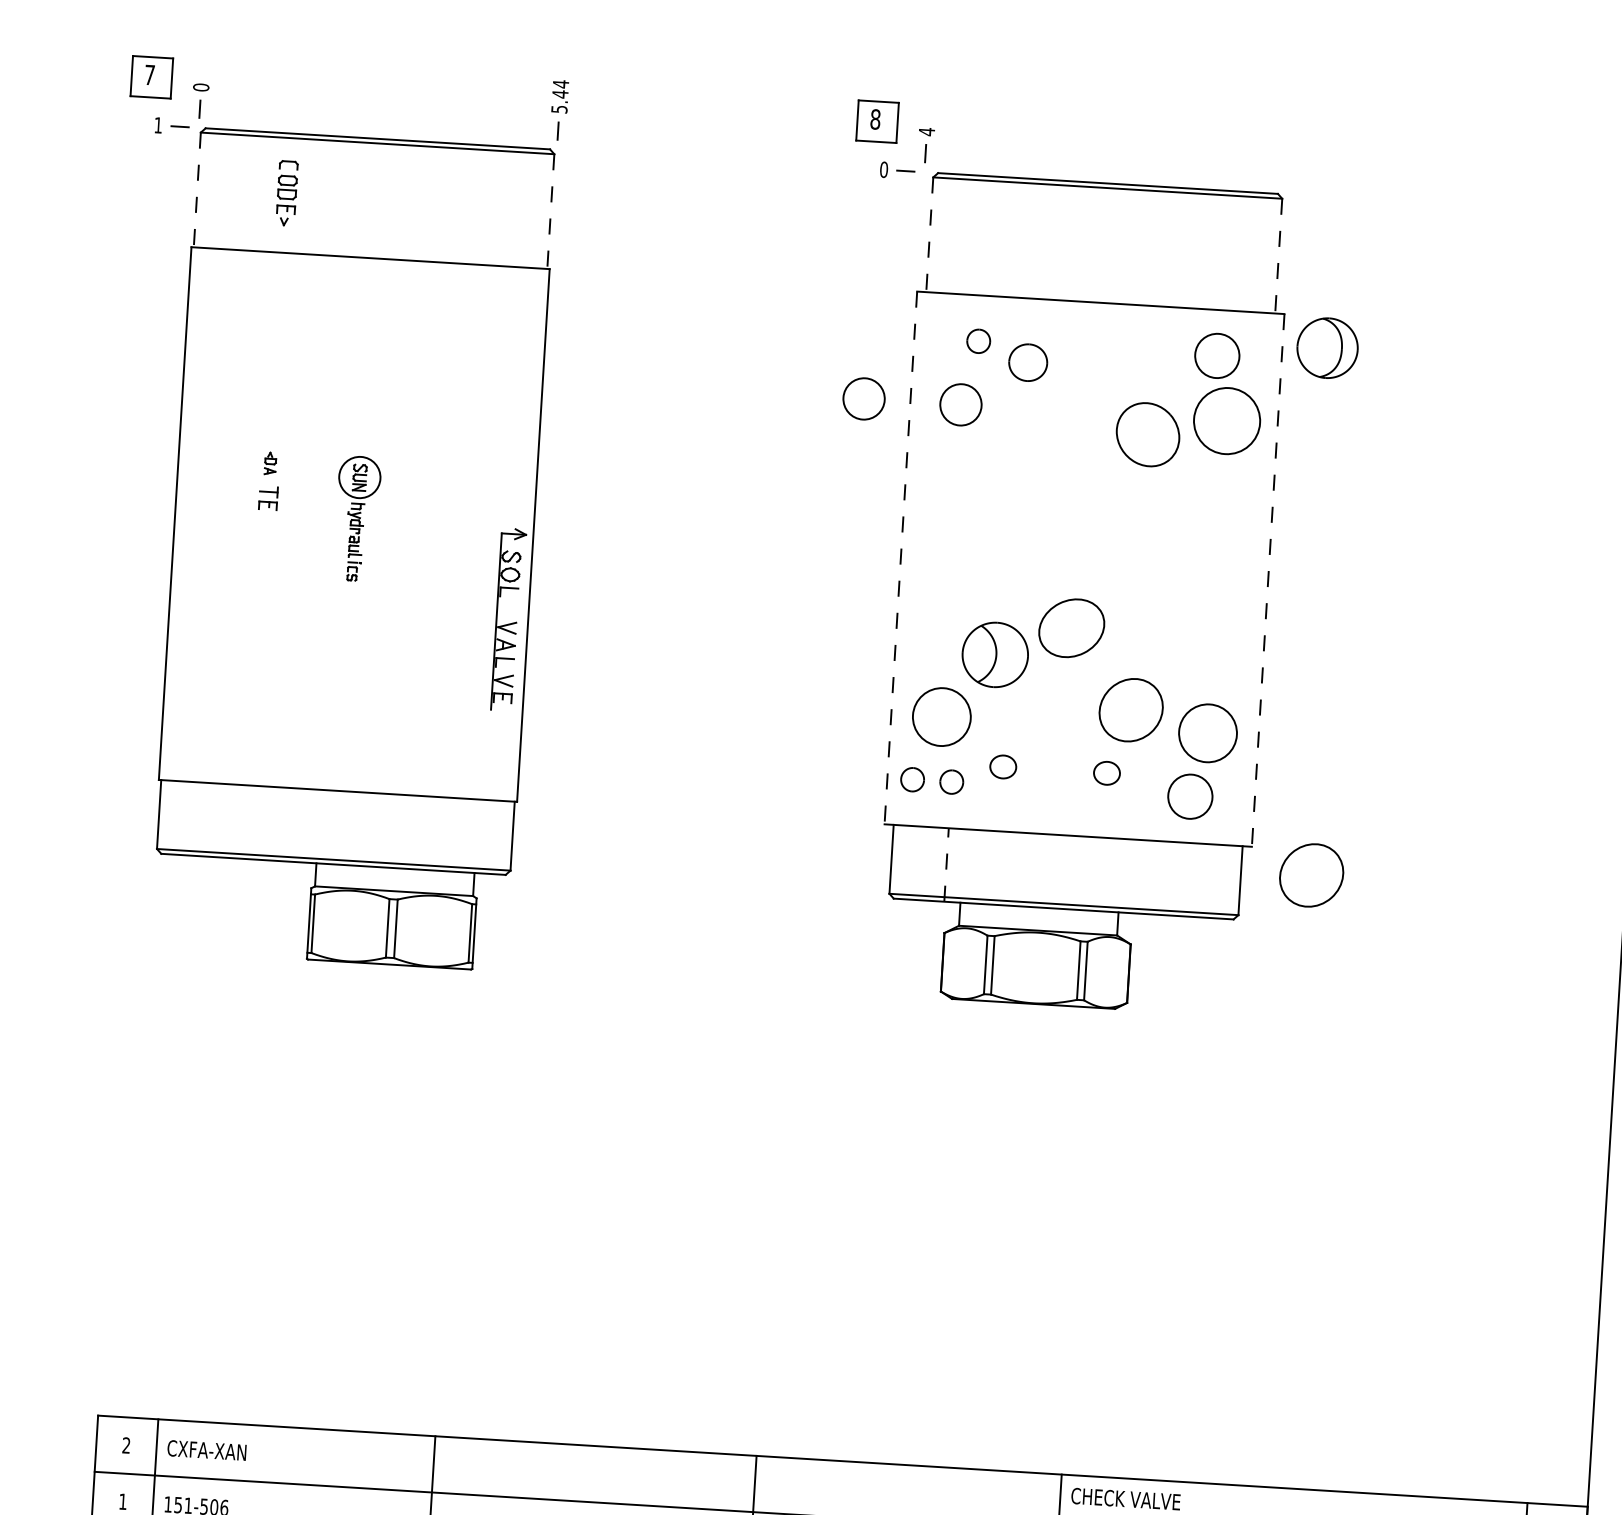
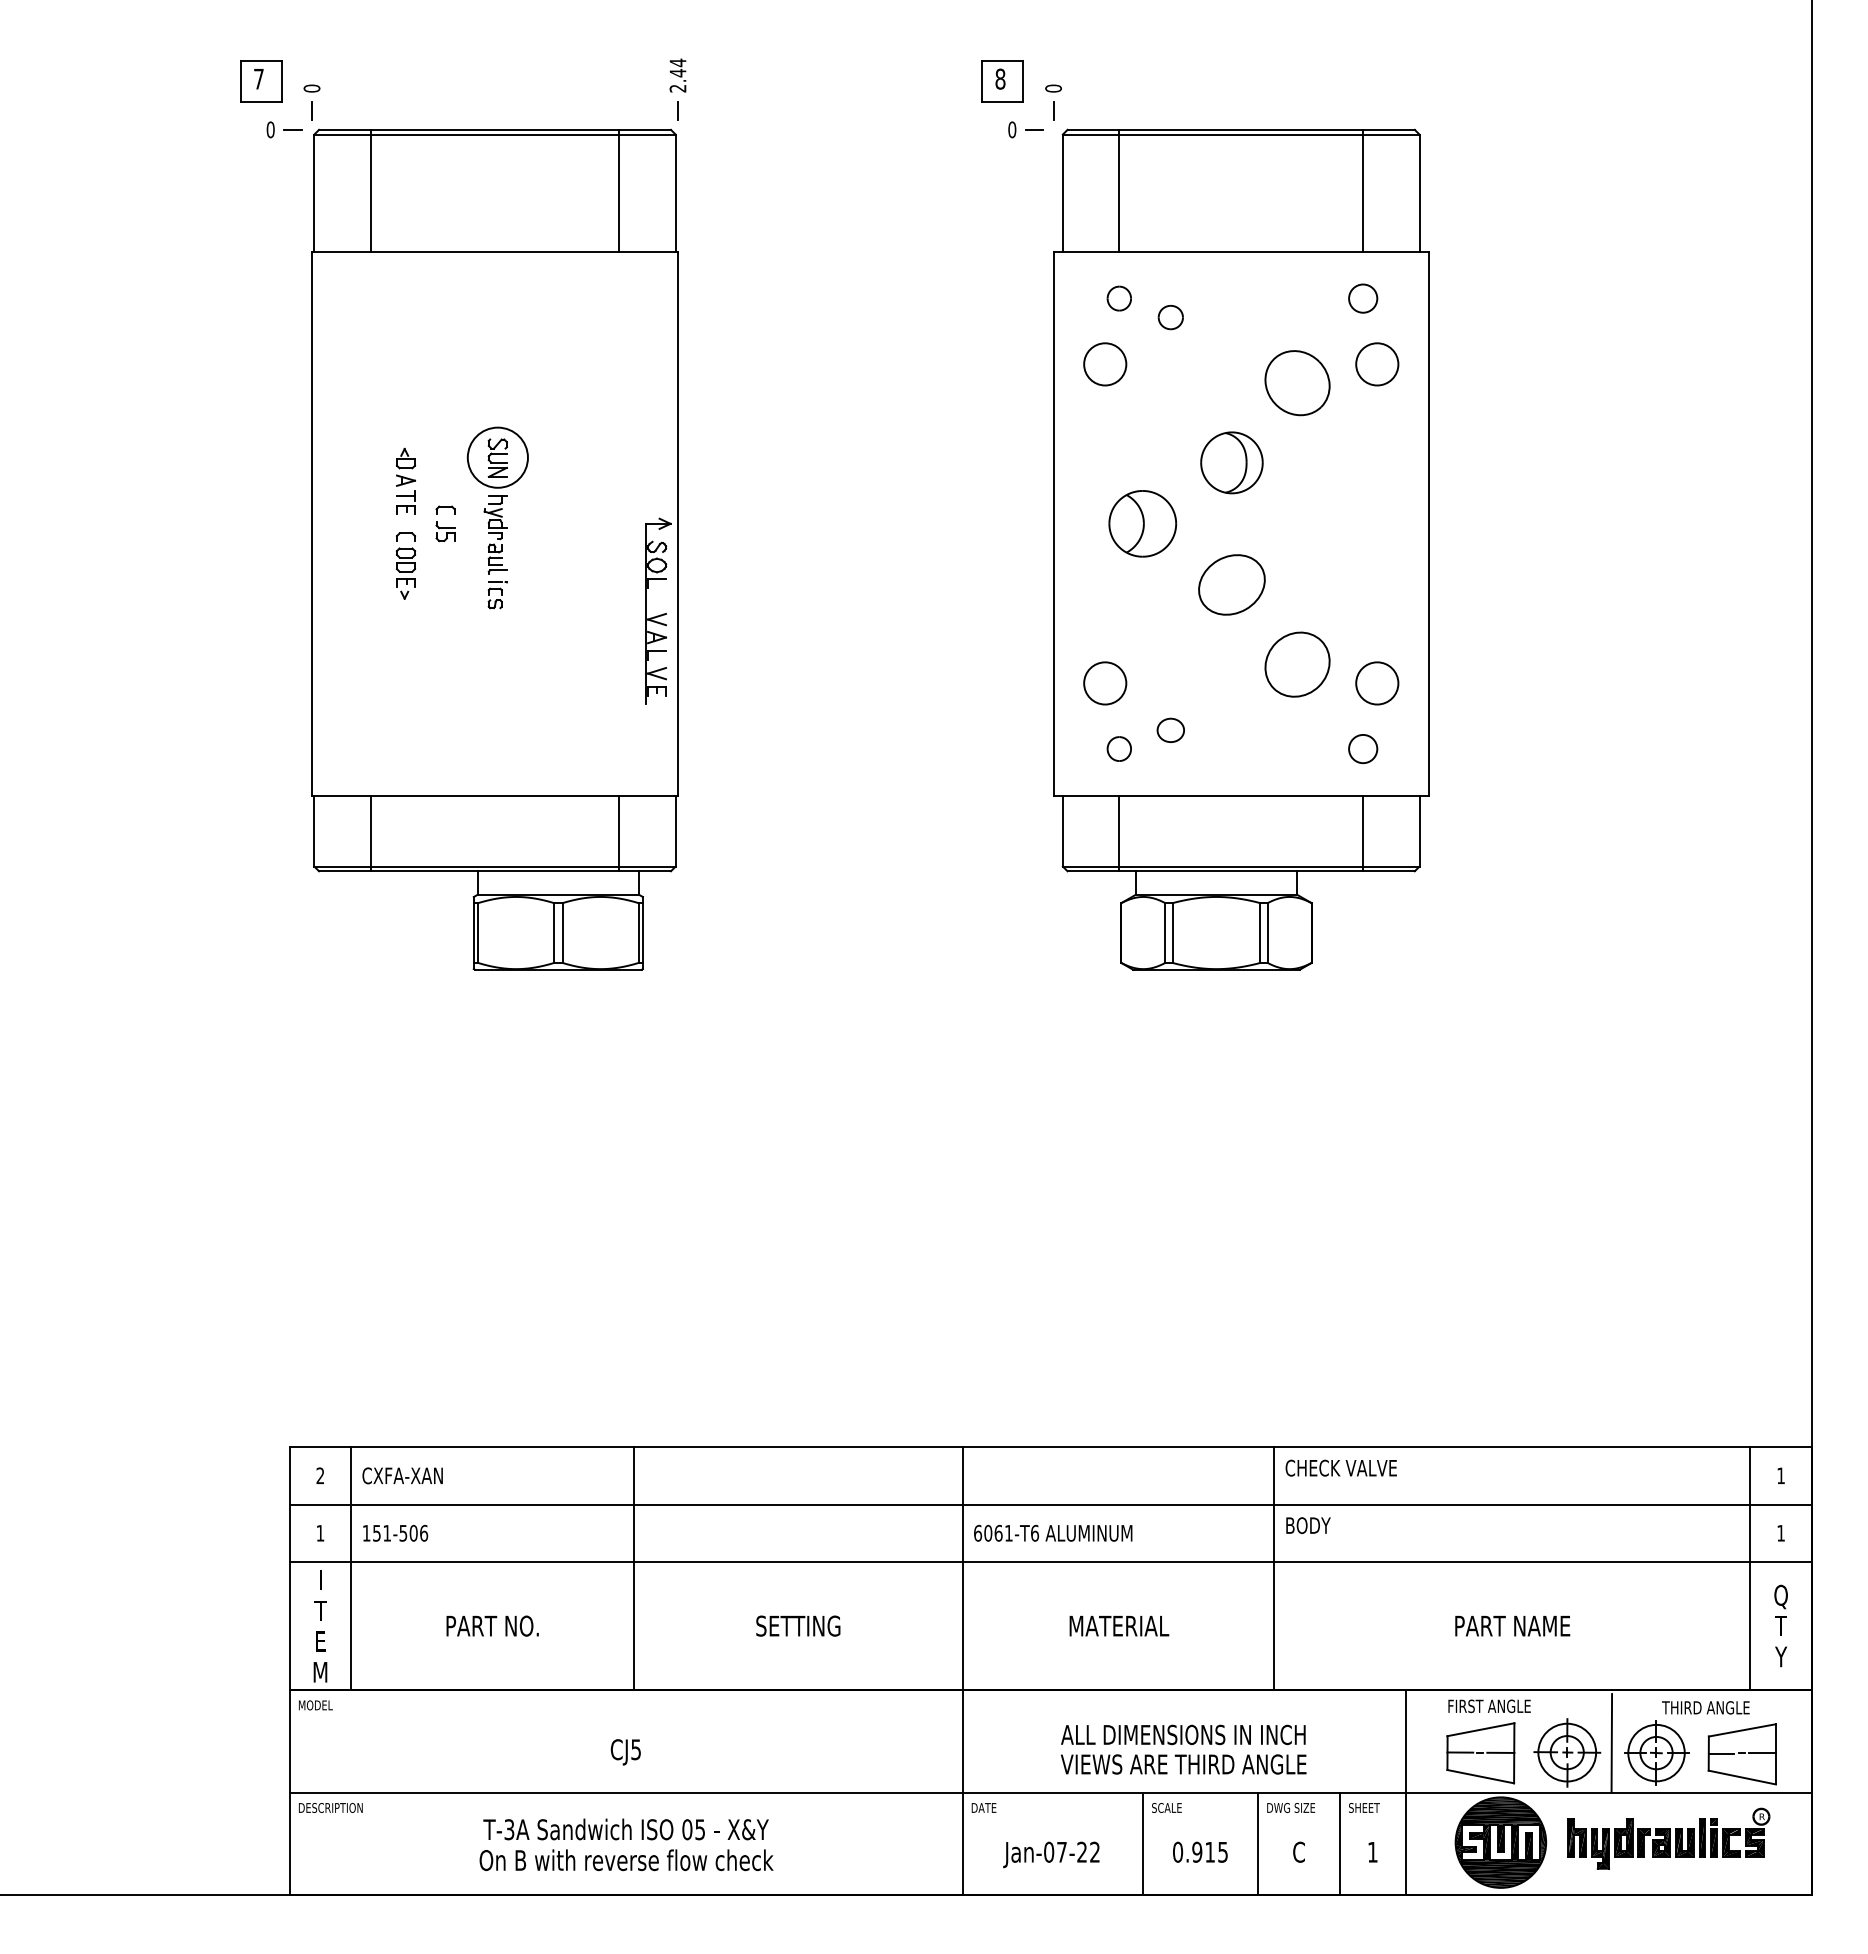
text: (558, 109) -> (677, 88), 5.44 -> 2.44
text: (158, 125) -> (270, 129), 1 -> 0
text: (926, 131) -> (1053, 88), 4 -> 0
line: (197, 190) -> (314, 193), dashed -> solid
line: (252, 190) -> (370, 190), added
part: (286, 192) -> (405, 565), moved
line: (496, 205) -> (619, 190), added
line: (550, 211) -> (675, 193), dashed -> solid
line: (929, 235) -> (1062, 193), dashed -> solid
line: (985, 235) -> (1119, 190), added
line: (1224, 250) -> (1363, 190), added
line: (1278, 256) -> (1419, 193), dashed -> solid
part: (1327, 347) -> (1231, 462), moved
circle: (1217, 355) -> (1363, 298), size x0.62
part: (1027, 362) -> (1170, 317), size x0.62
circle: (864, 399) -> (1006, 364), removed
circle: (1227, 421) -> (1377, 364), size x0.62
part: (270, 462) -> (405, 466), size x1.67
part: (357, 518) -> (497, 517), size x1.43
part: (305, 521) -> (445, 523), added
line: (900, 558) -> (1053, 524), dashed -> solid
line: (1267, 580) -> (1428, 524), dashed -> solid
part: (995, 654) -> (1142, 523), moved
circle: (942, 717) -> (1105, 683), size x0.71
circle: (1208, 733) -> (1377, 683), size x0.71
part: (1106, 772) -> (1276, 729), removed
part: (911, 779) -> (1078, 748), removed
circle: (1190, 796) -> (1363, 748), size x0.62
line: (213, 819) -> (370, 833), added
line: (457, 834) -> (619, 833), added
line: (946, 864) -> (1119, 833), dashed -> solid
part: (1311, 875) -> (1491, 821), removed
line: (1185, 879) -> (1363, 833), added

